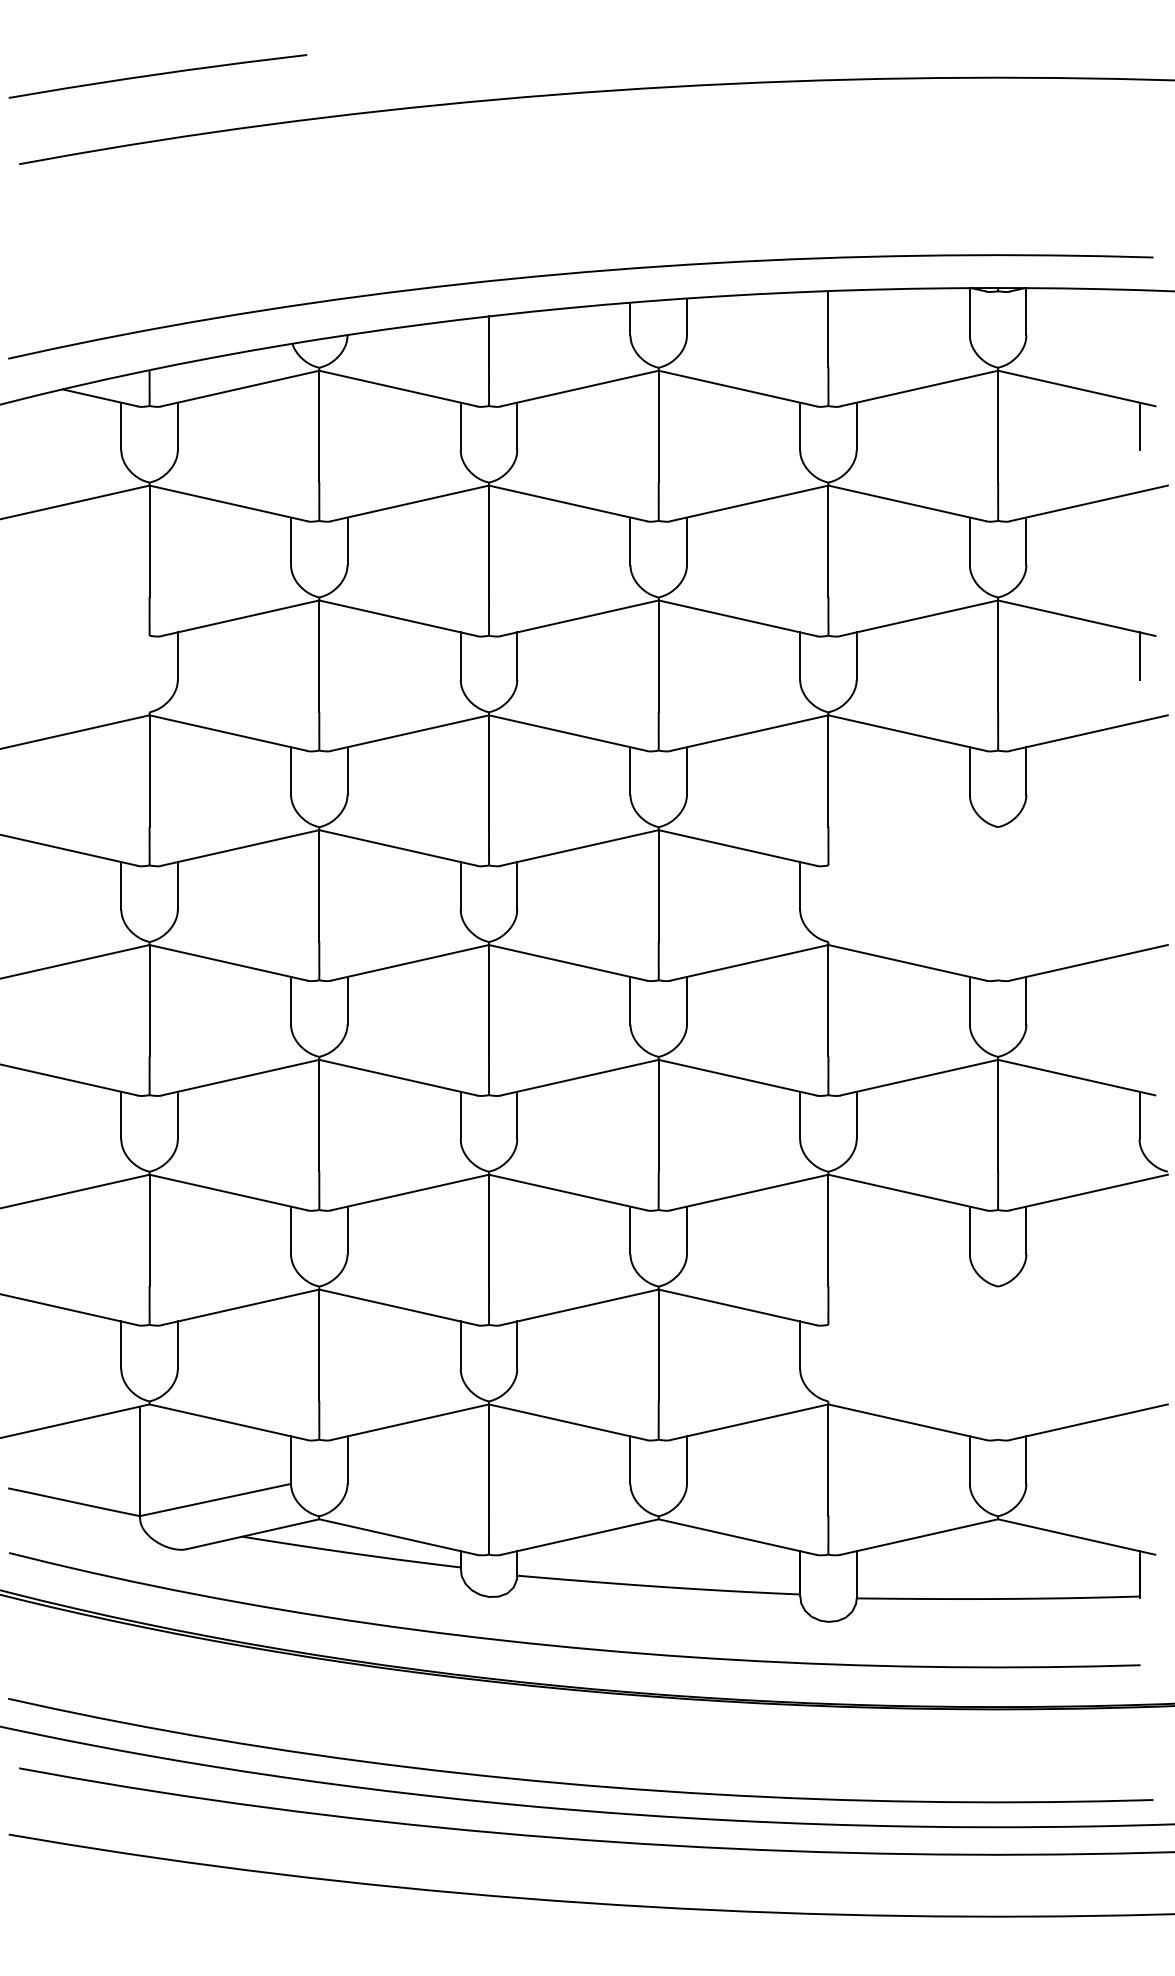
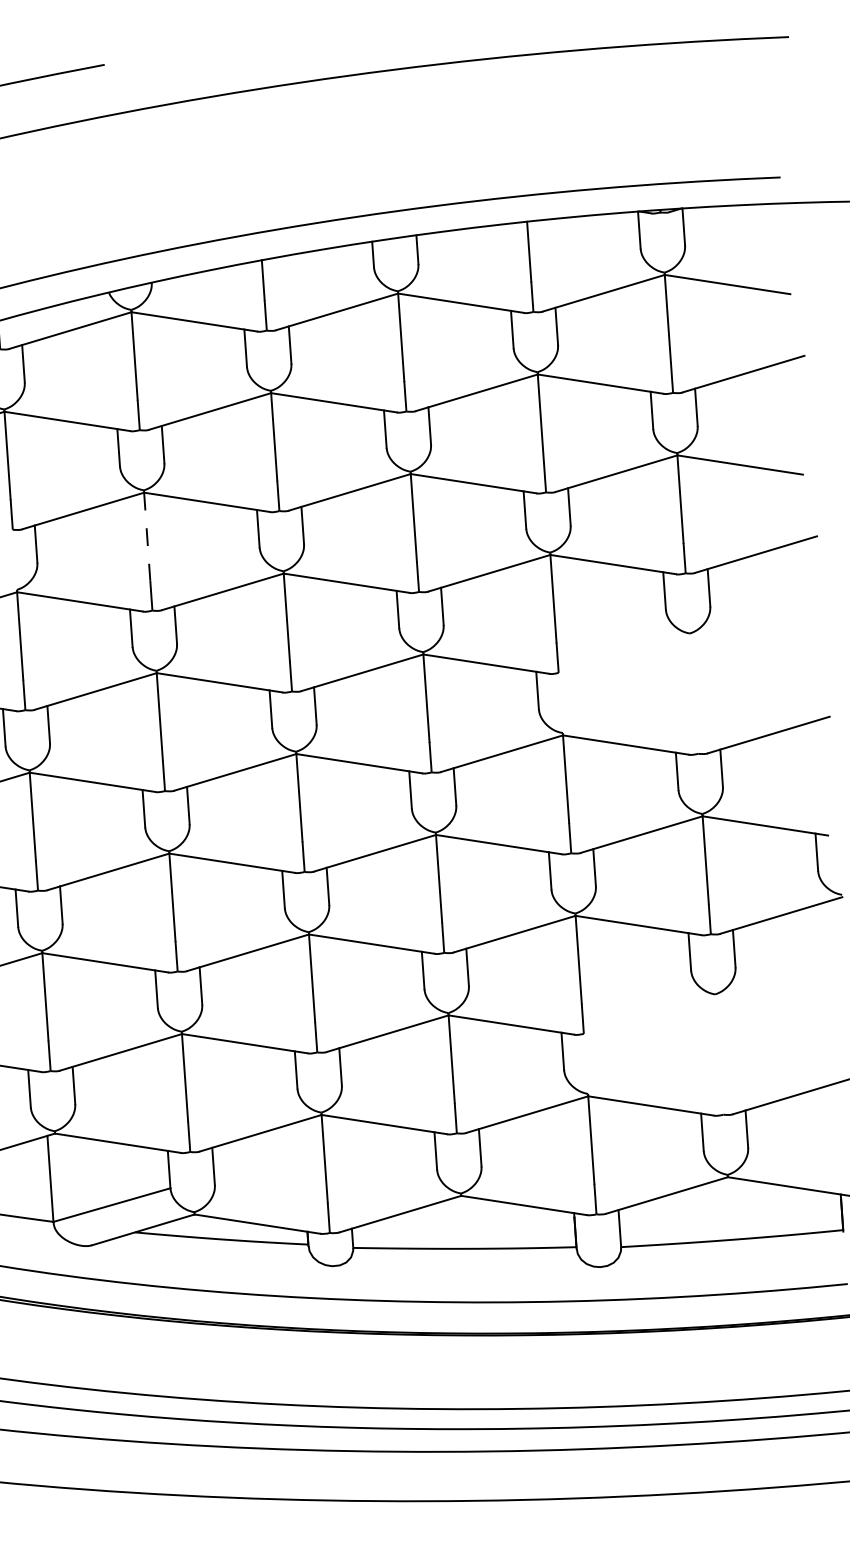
line: (1139, 426) -> (778, 310), removed
line: (1139, 655) -> (791, 490), removed
line: (319, 656) -> (147, 536), solid -> dashed

